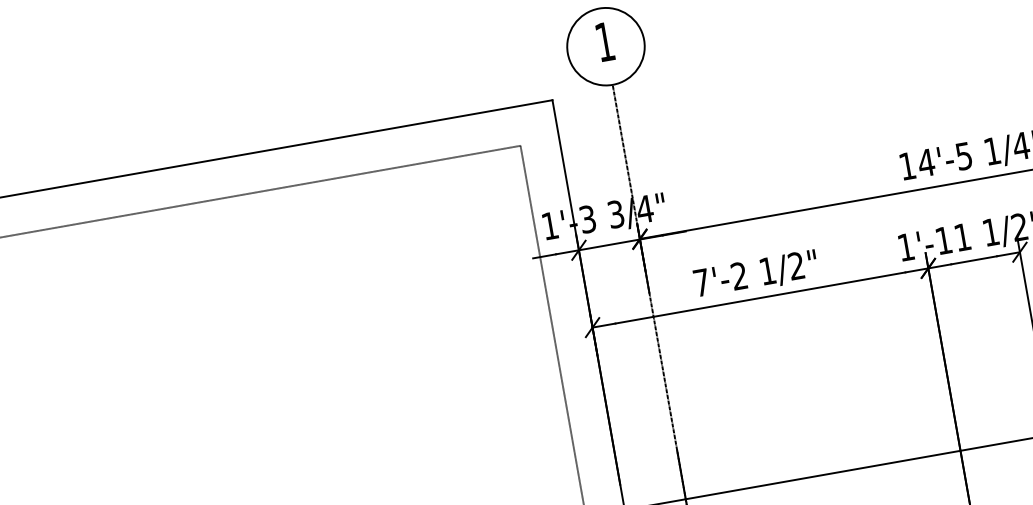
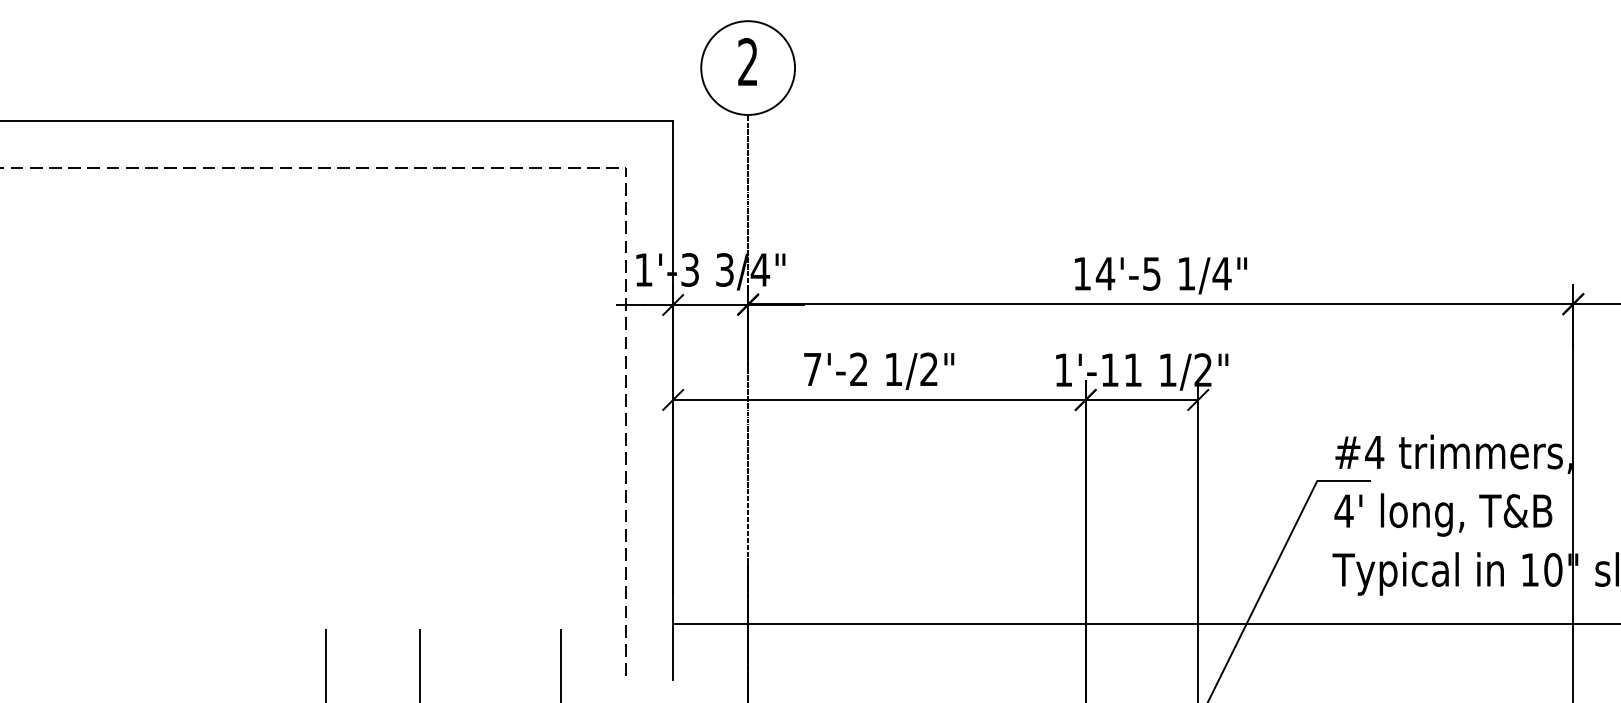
text: (604, 41) -> (747, 61), 1 -> 2

